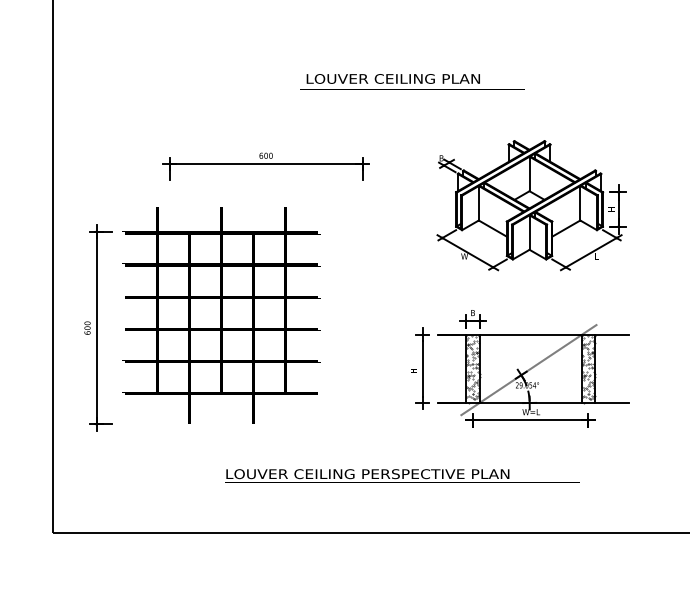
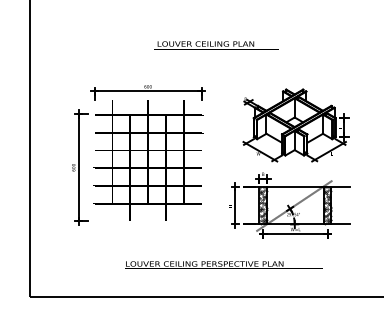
text: (412, 81) -> (216, 45), moved
part: (530, 205) -> (295, 125), moved
part: (202, 318) -> (137, 162), moved

